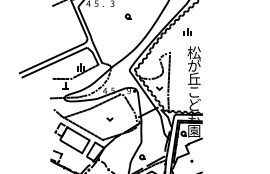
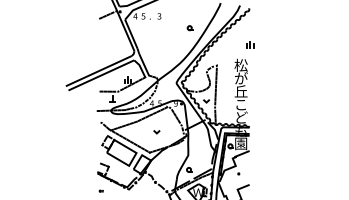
part: (127, 16) -> (189, 28), moved
part: (187, 31) -> (250, 44), moved

